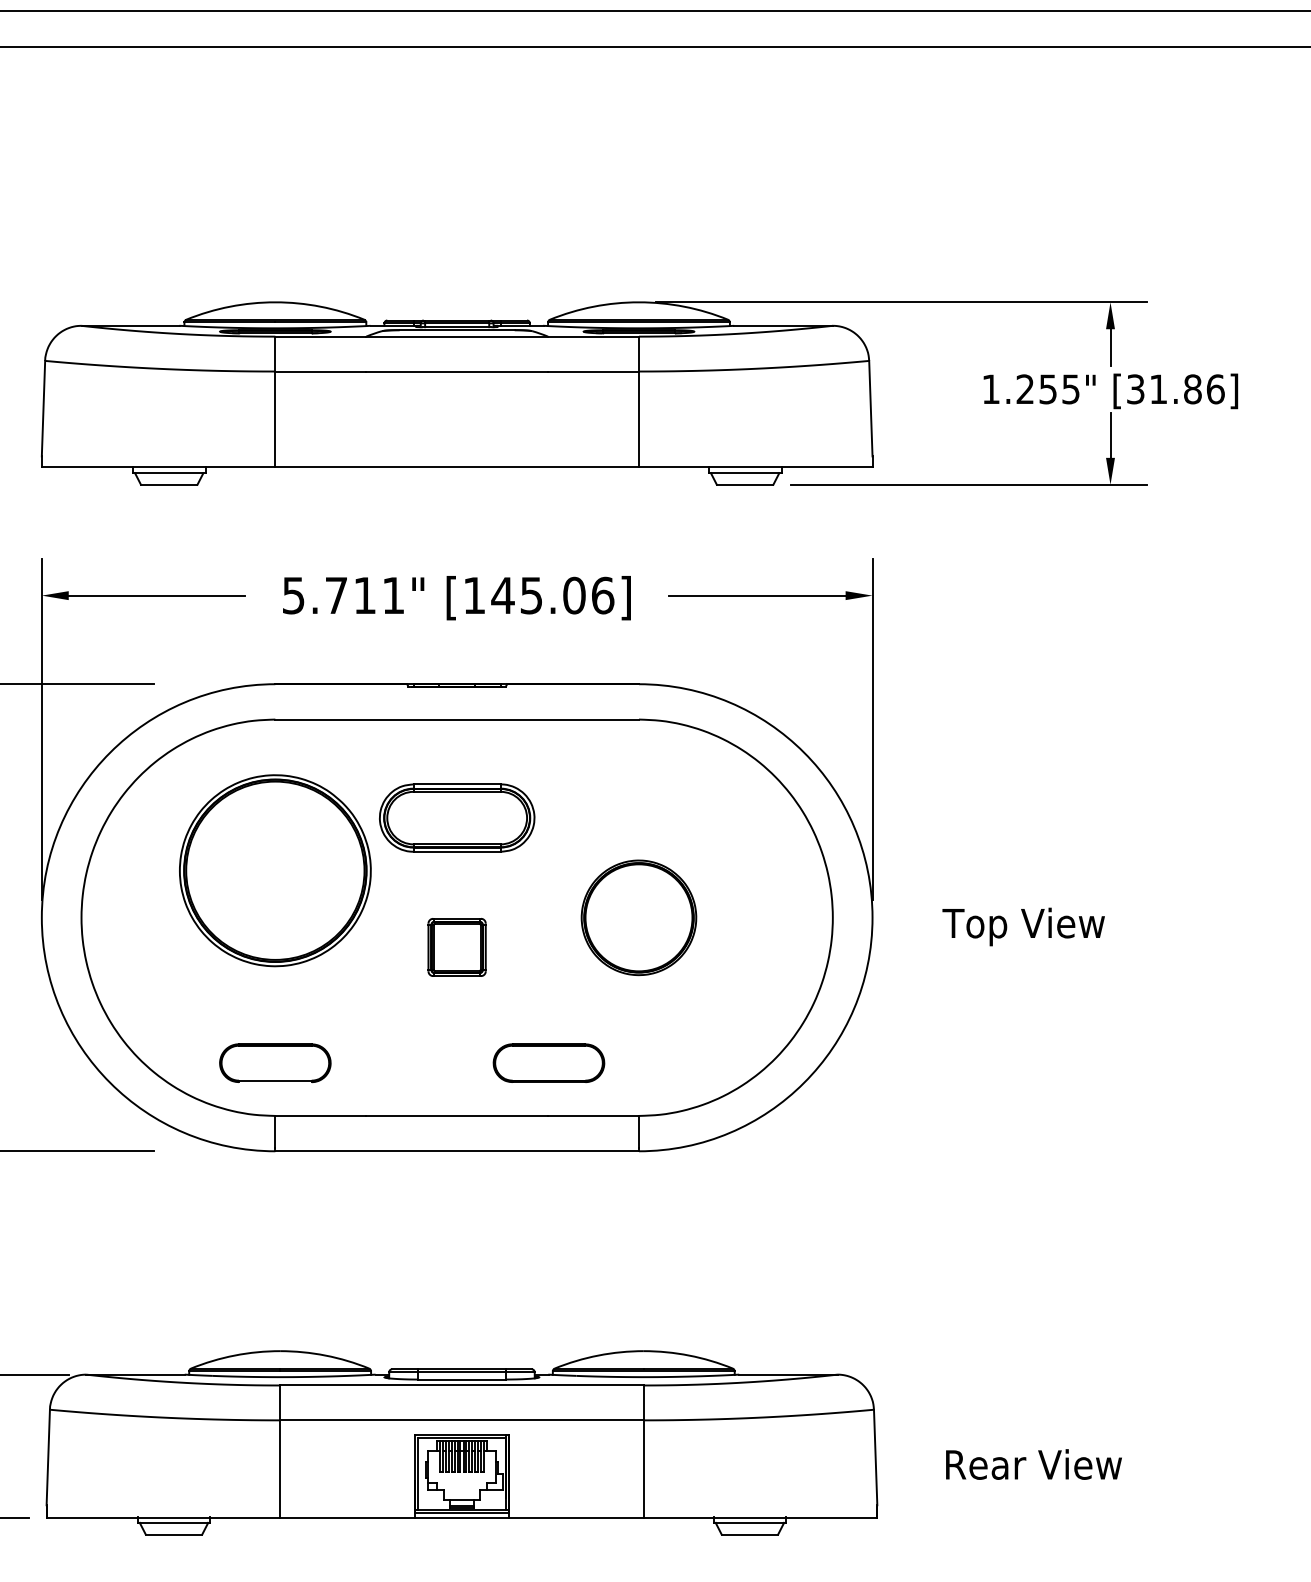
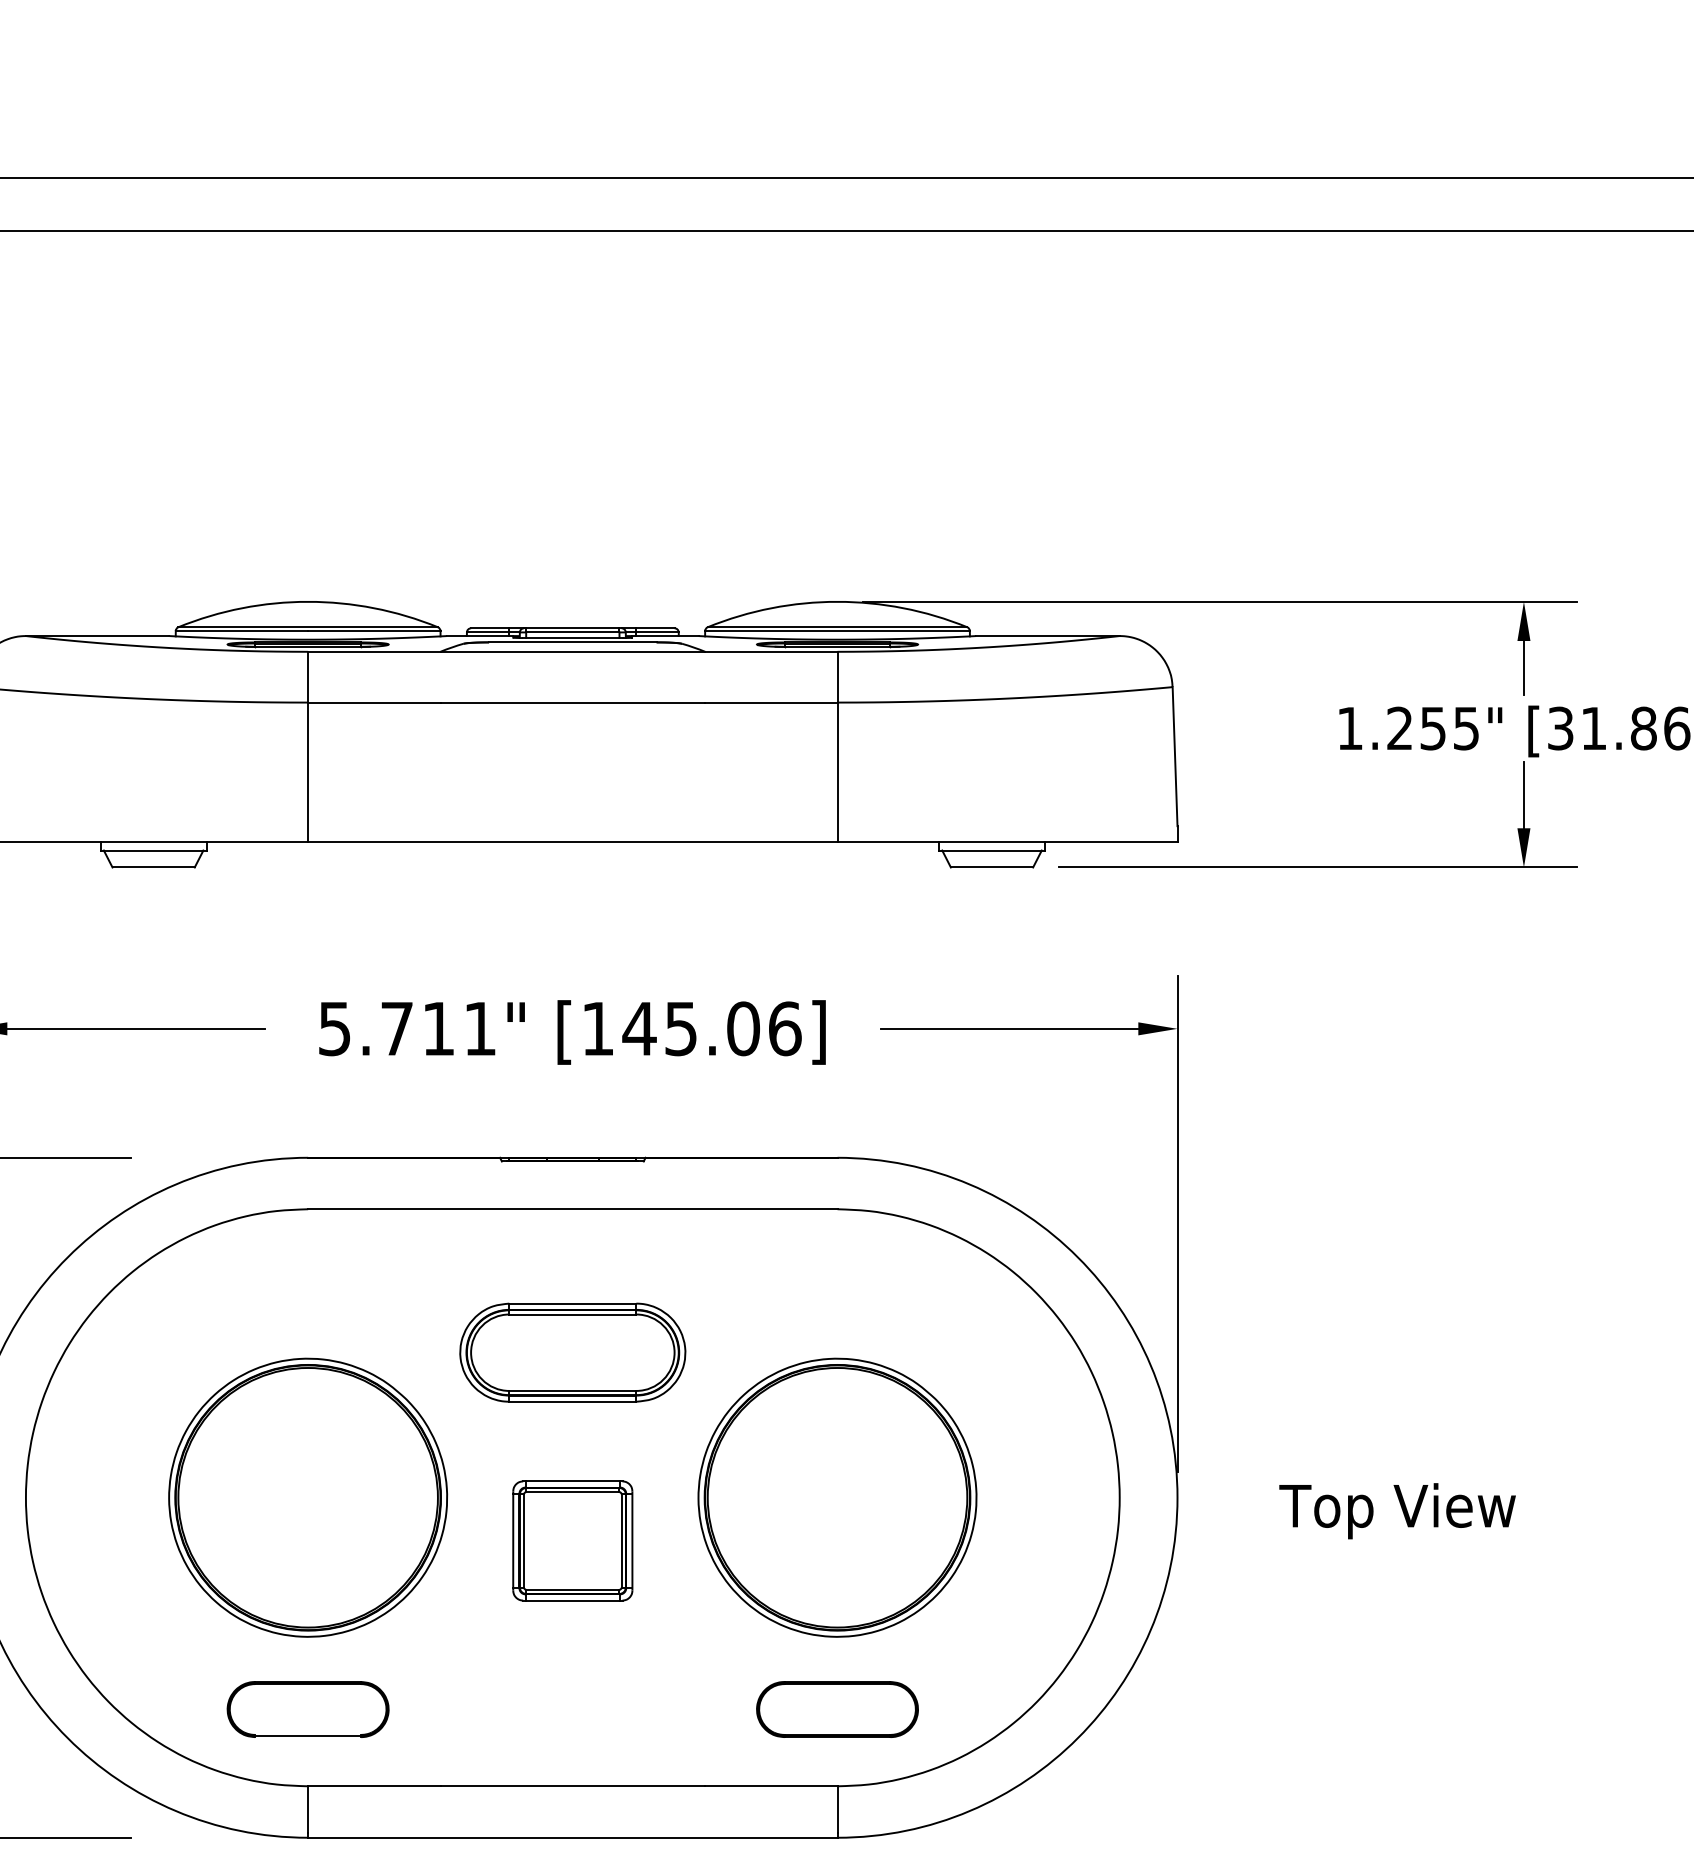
part: (275, 870) -> (308, 1497), moved
part: (638, 917) -> (836, 1497), size x1.67
part: (456, 947) -> (571, 1541), size x1.43
part: (548, 1062) -> (836, 1708), moved

